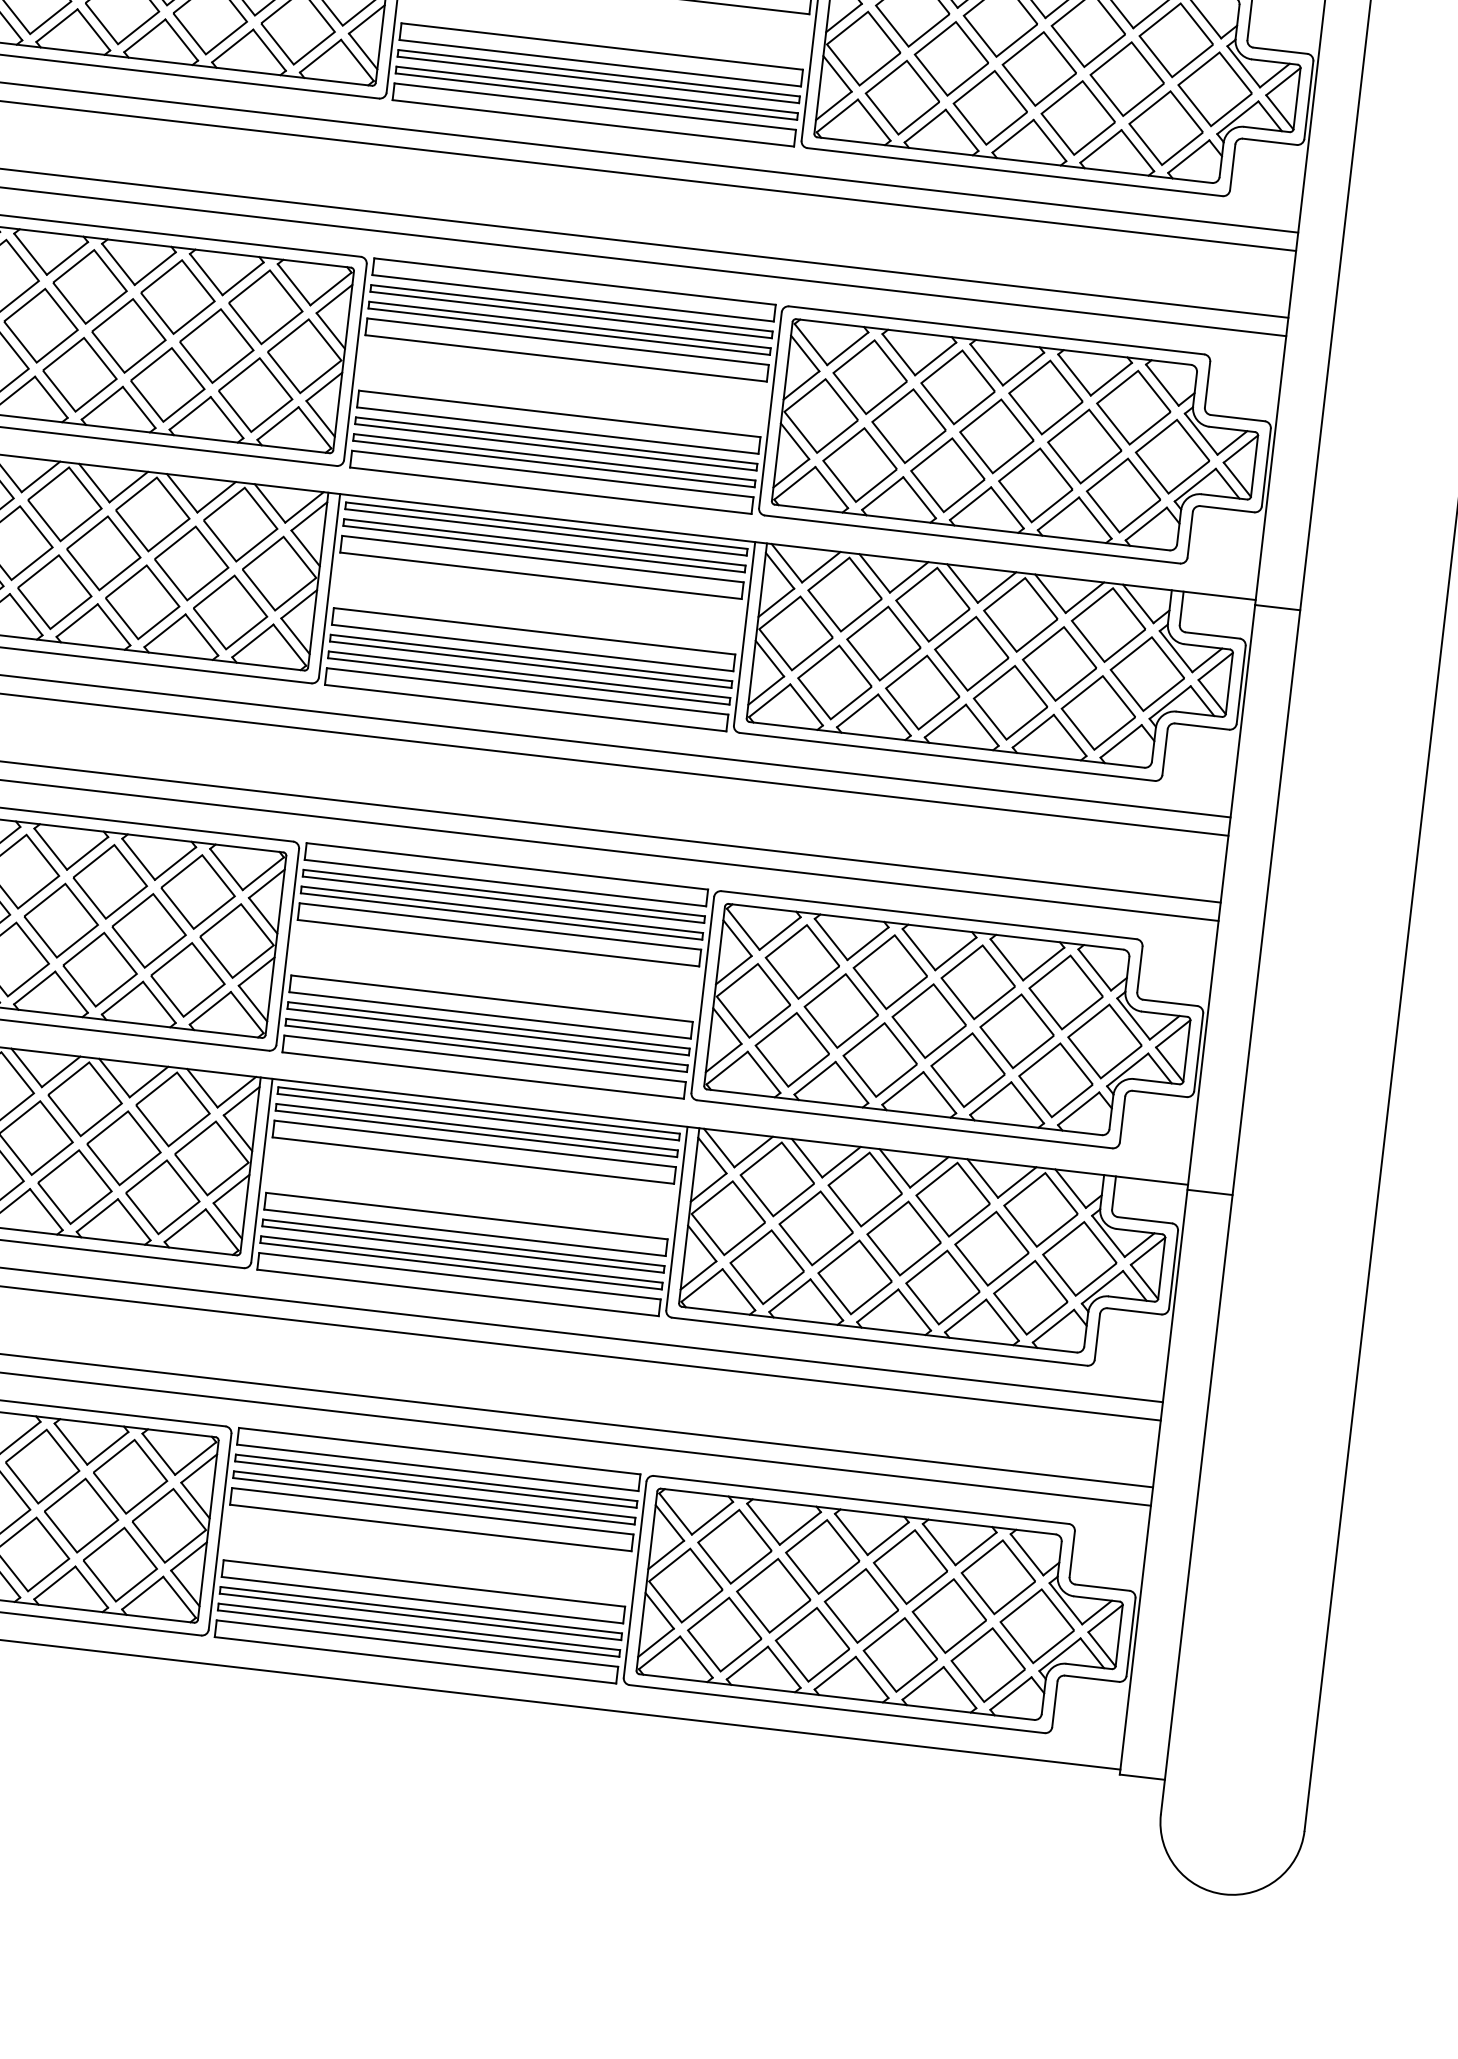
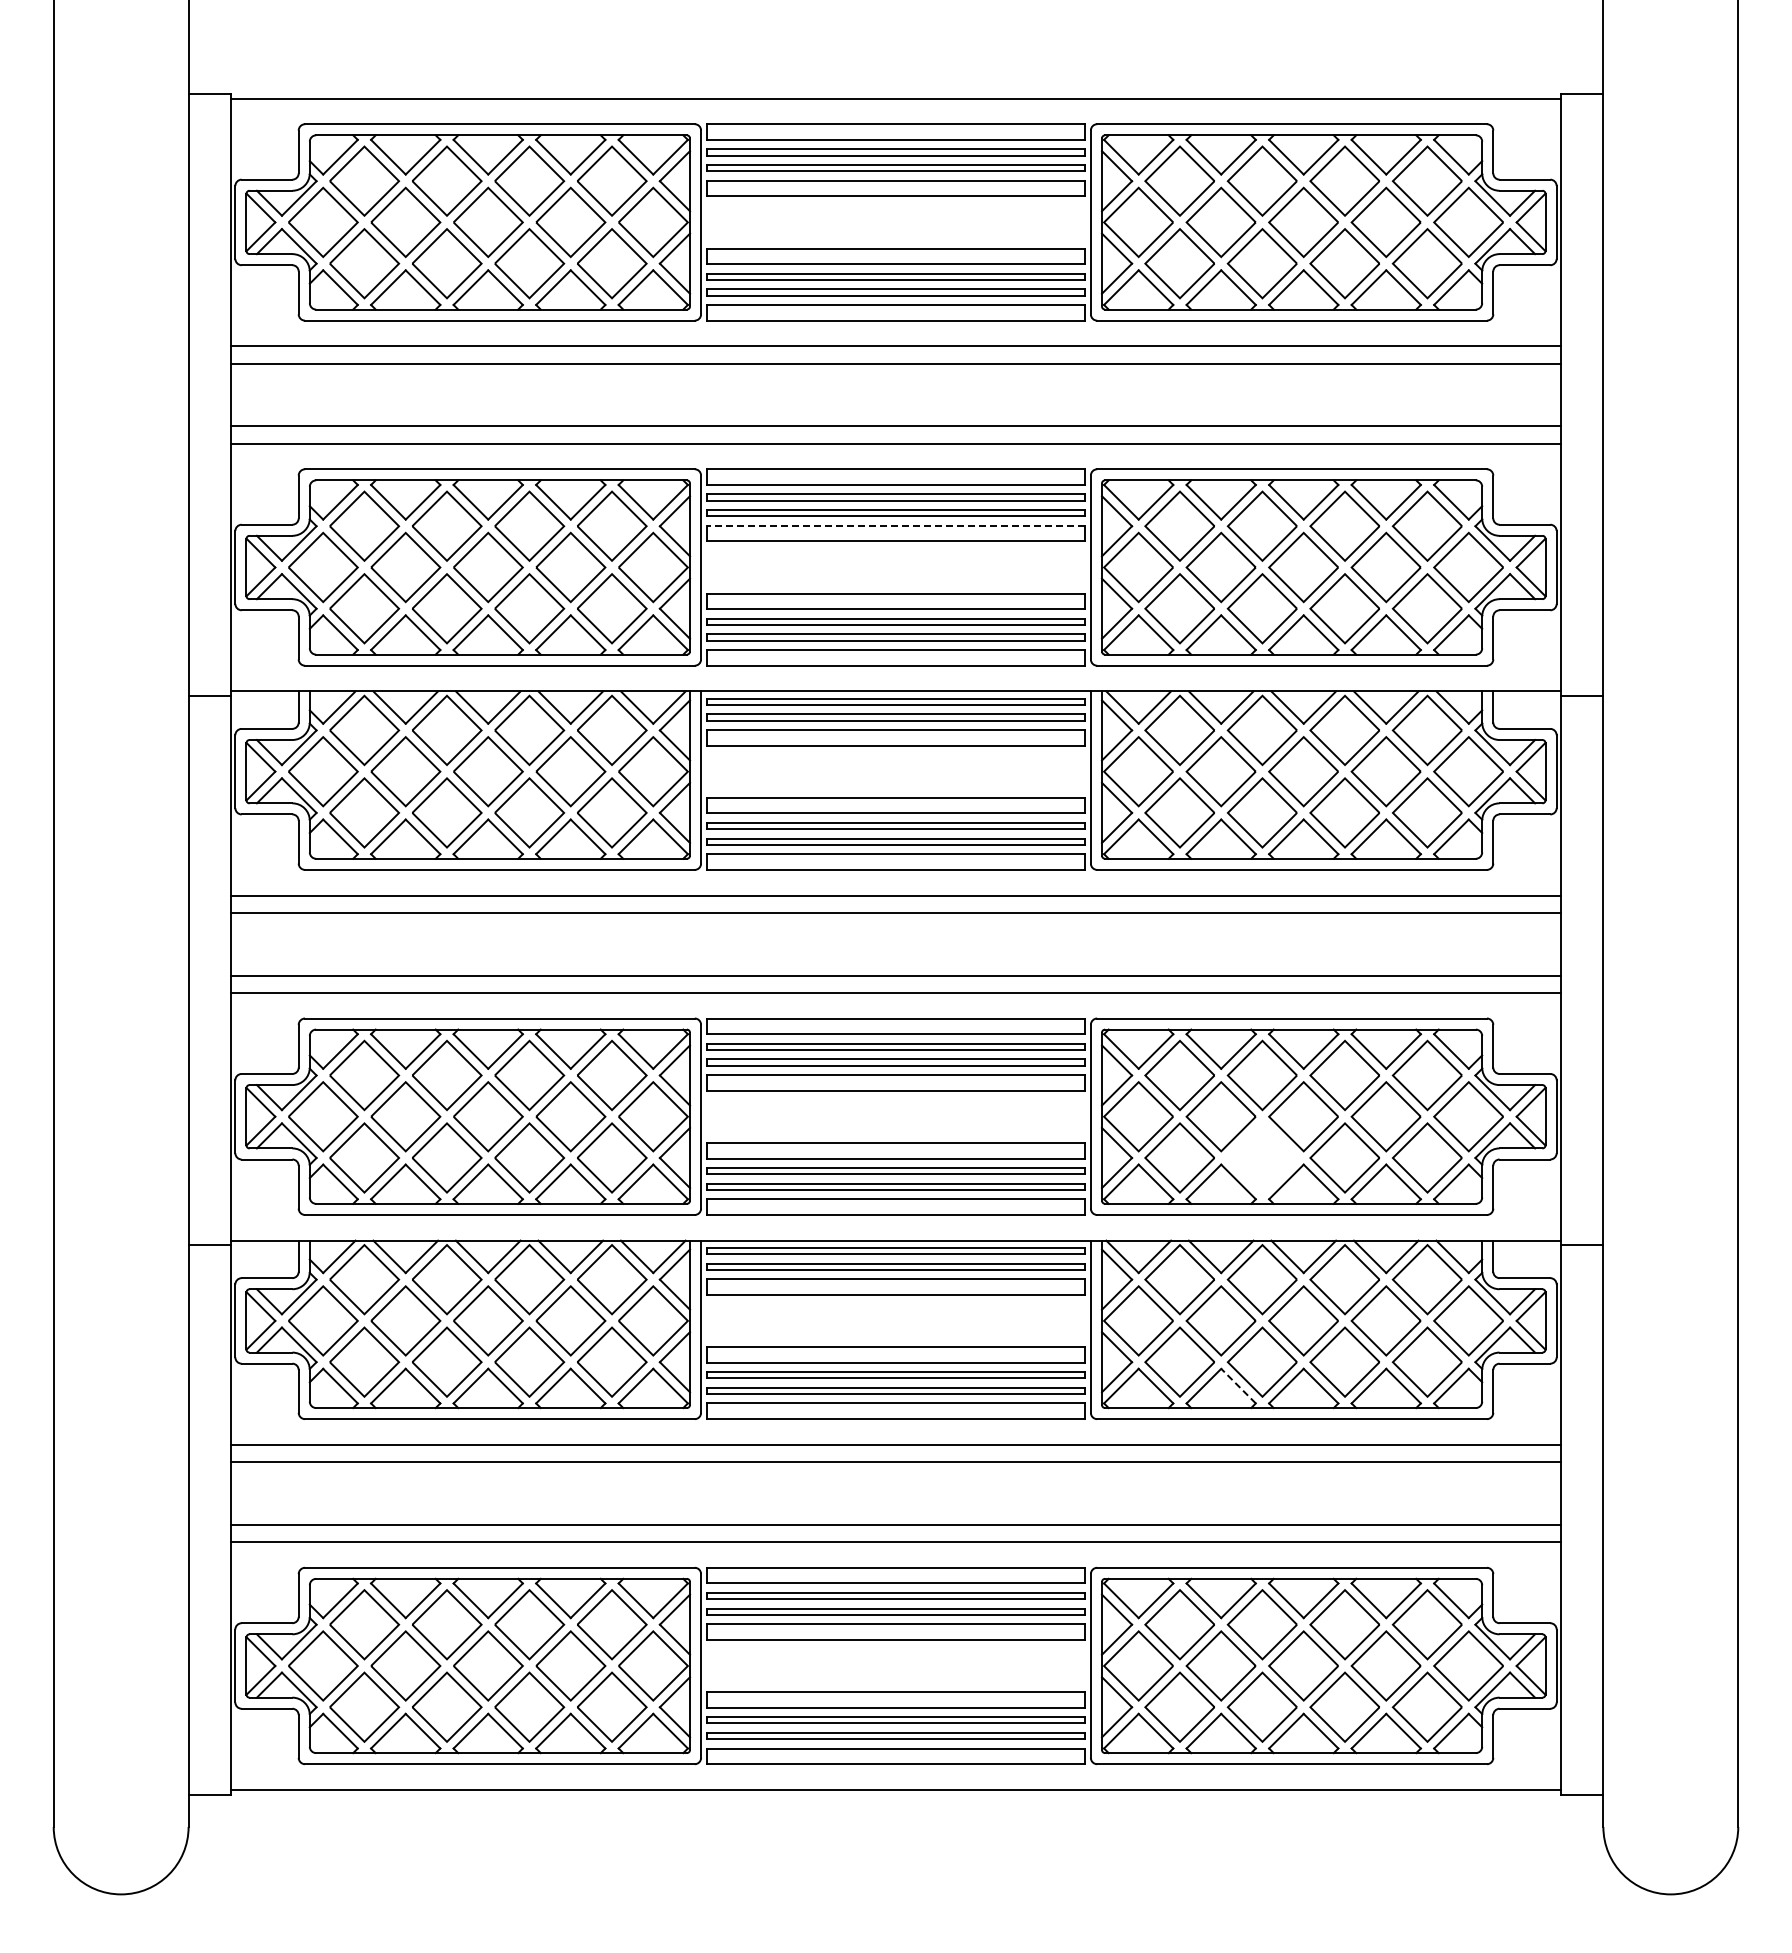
line: (568, 341) -> (896, 525), solid -> dashed
part: (880, 1059) -> (1262, 1157), removed
line: (826, 1299) -> (1238, 1385), solid -> dashed

